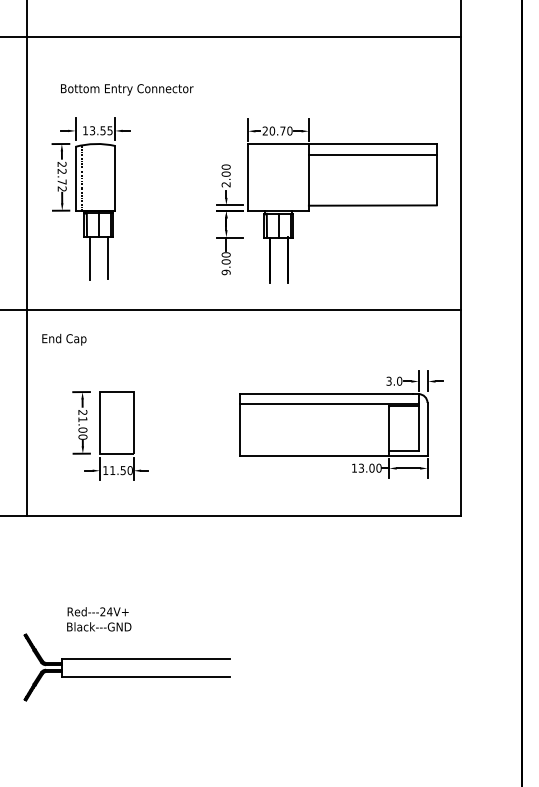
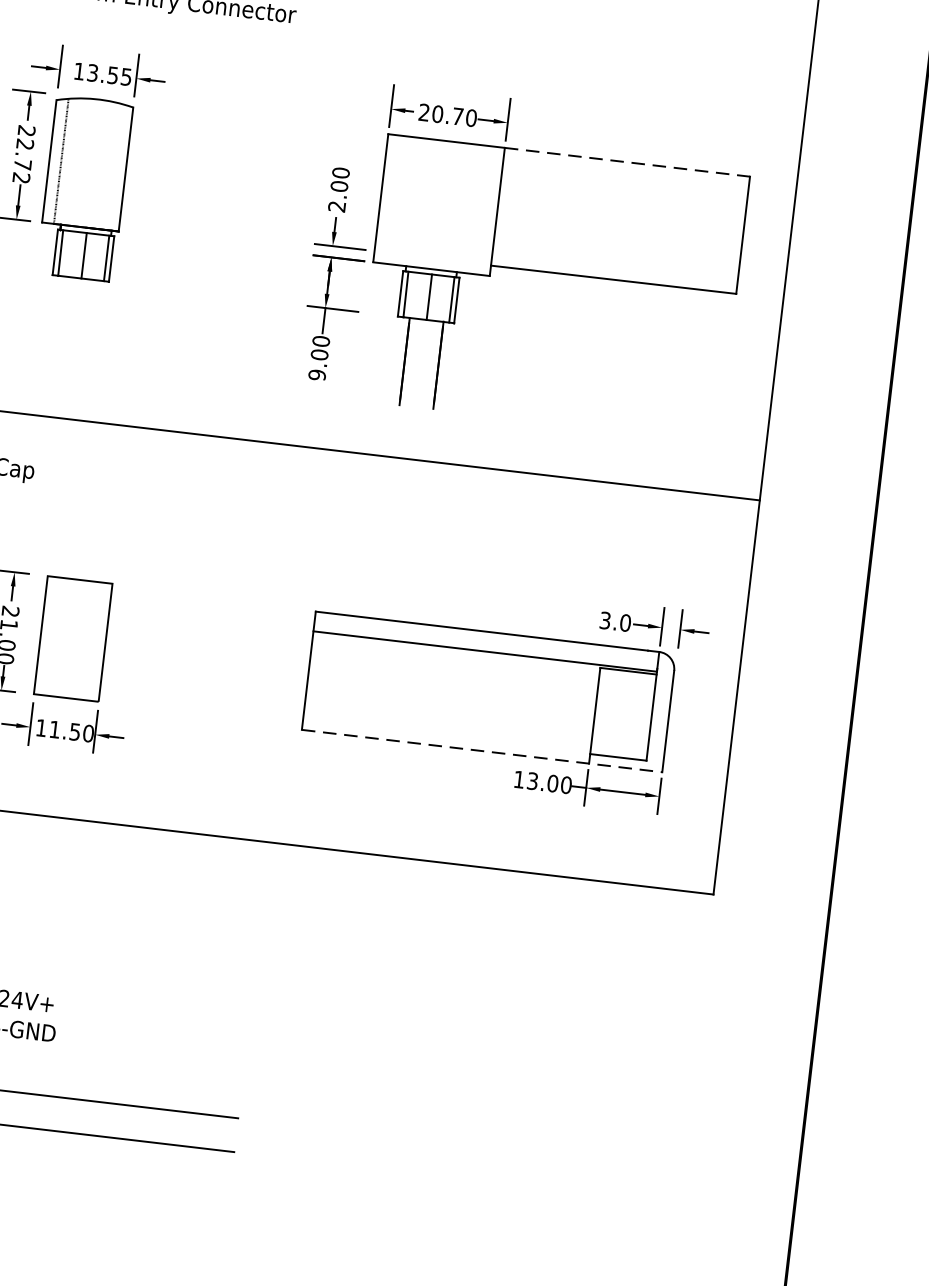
line: (372, 144) -> (626, 162), solid -> dashed
line: (372, 154) -> (624, 181), removed
line: (107, 257) -> (92, 319), removed
line: (90, 258) -> (60, 317), removed
line: (333, 455) -> (481, 750), solid -> dashed

